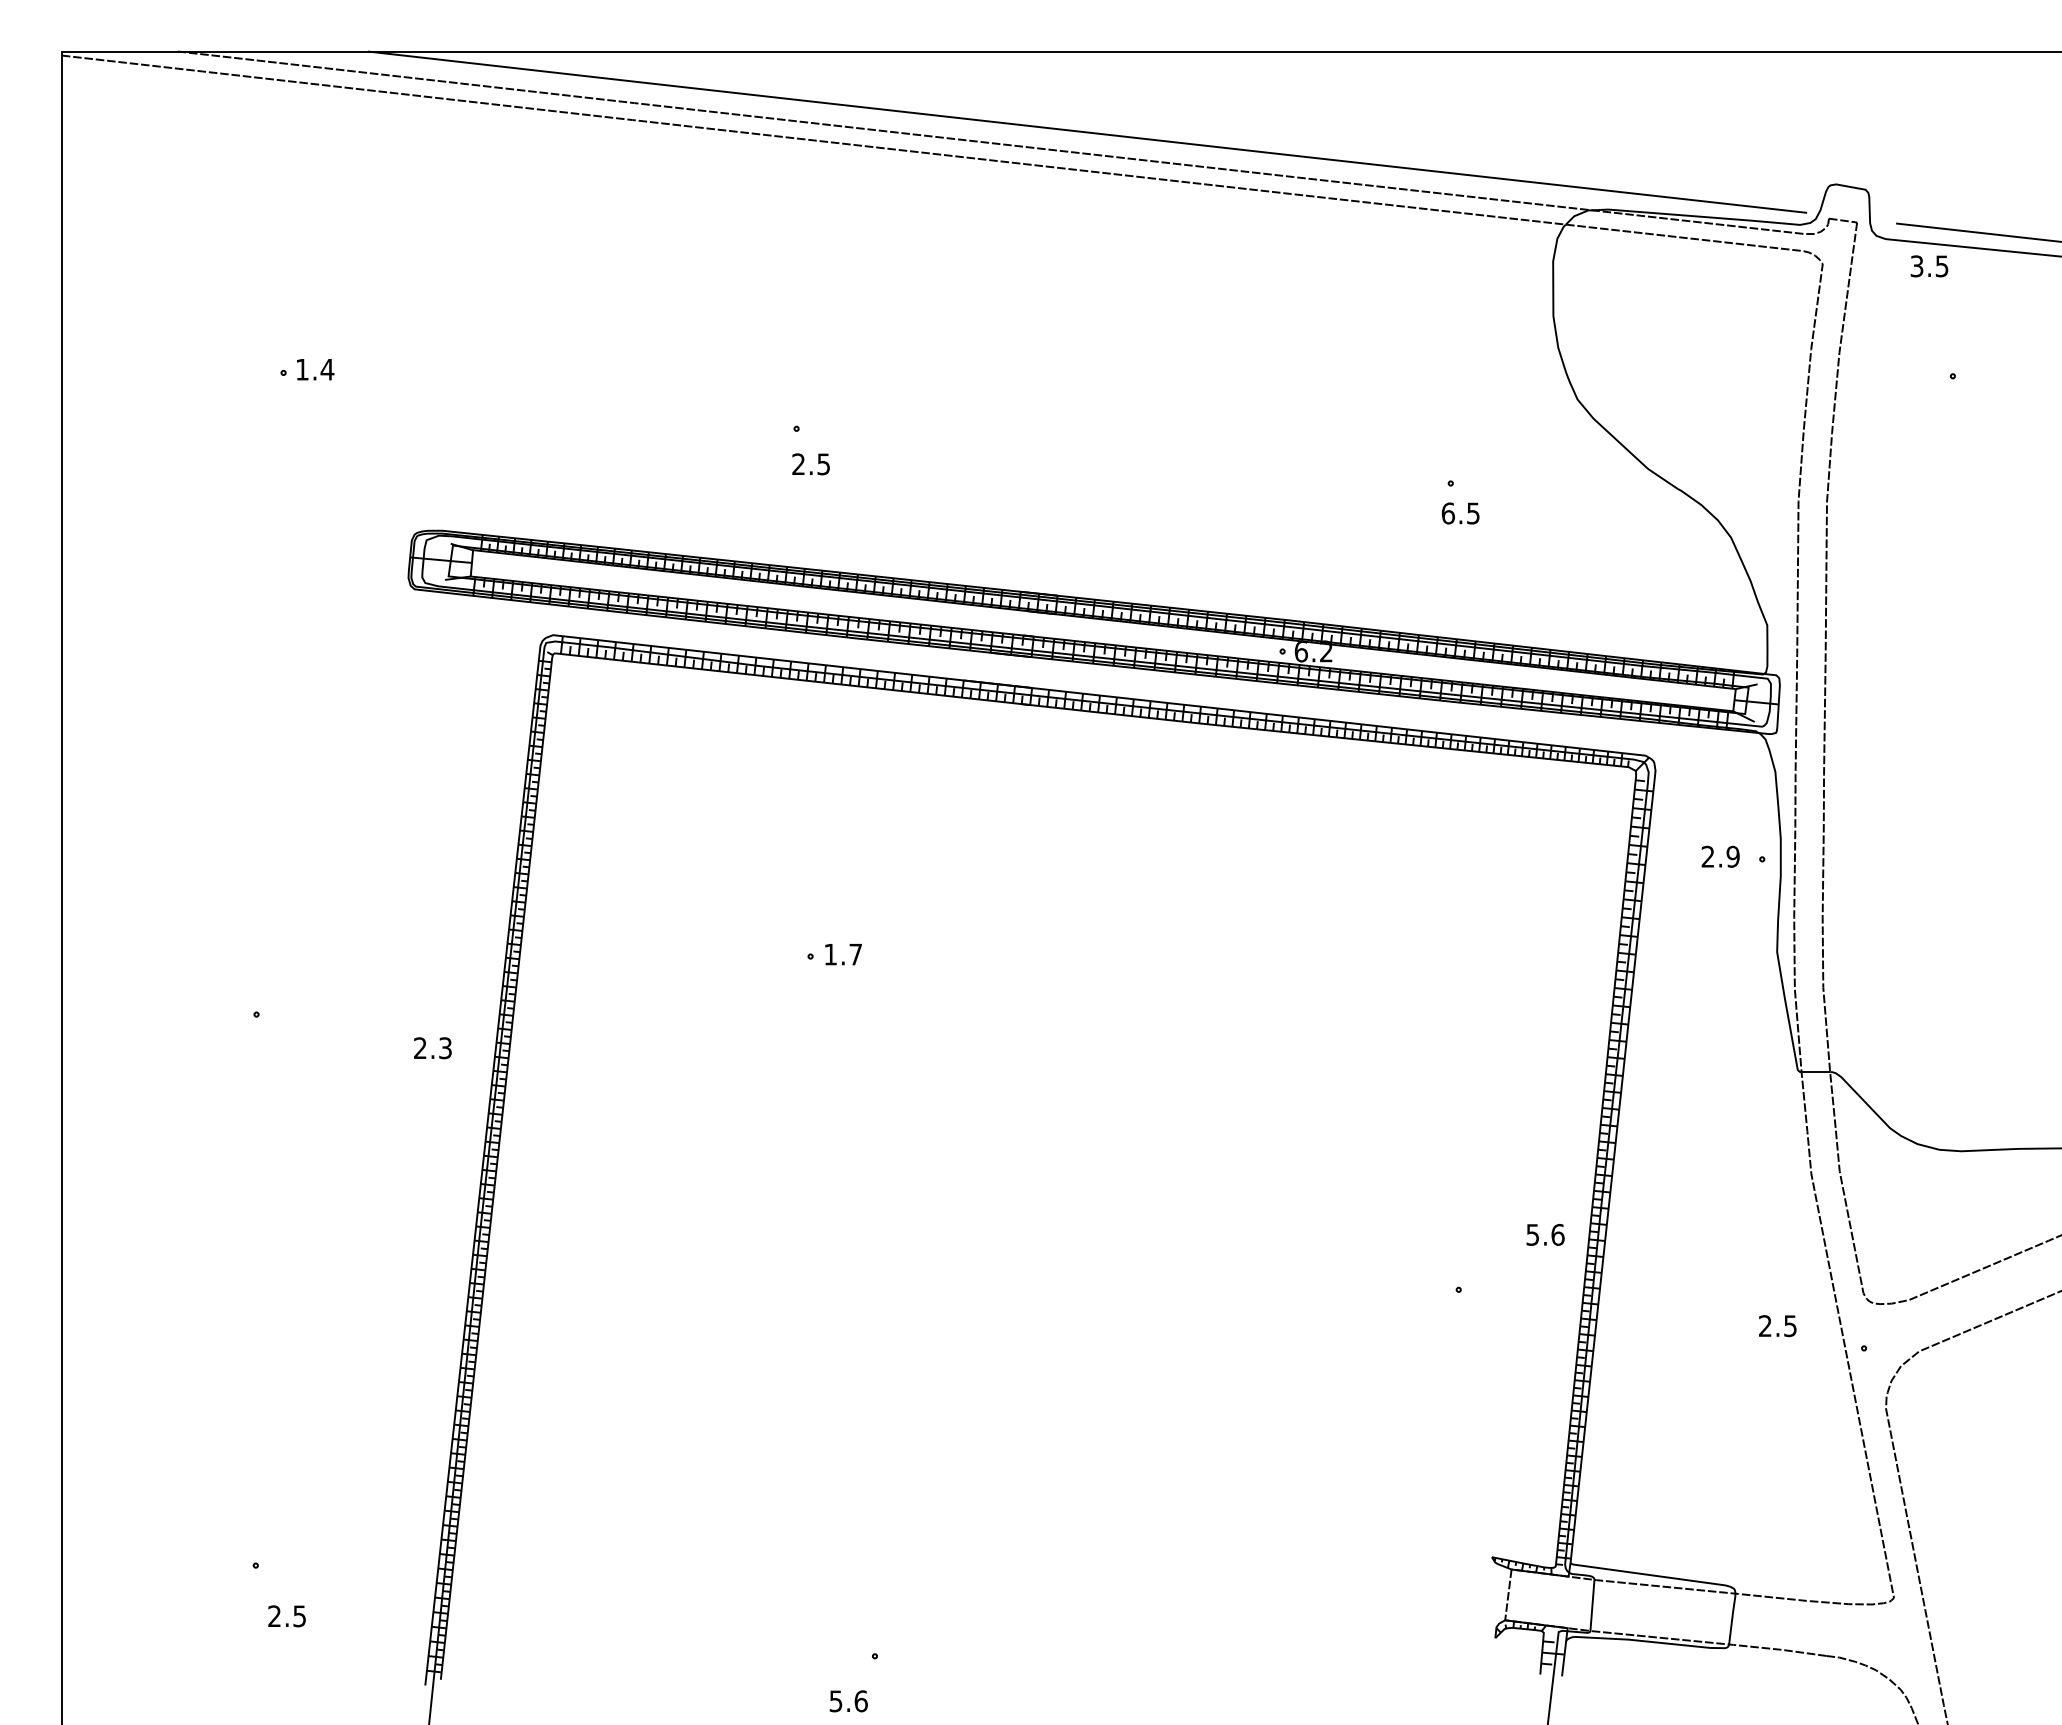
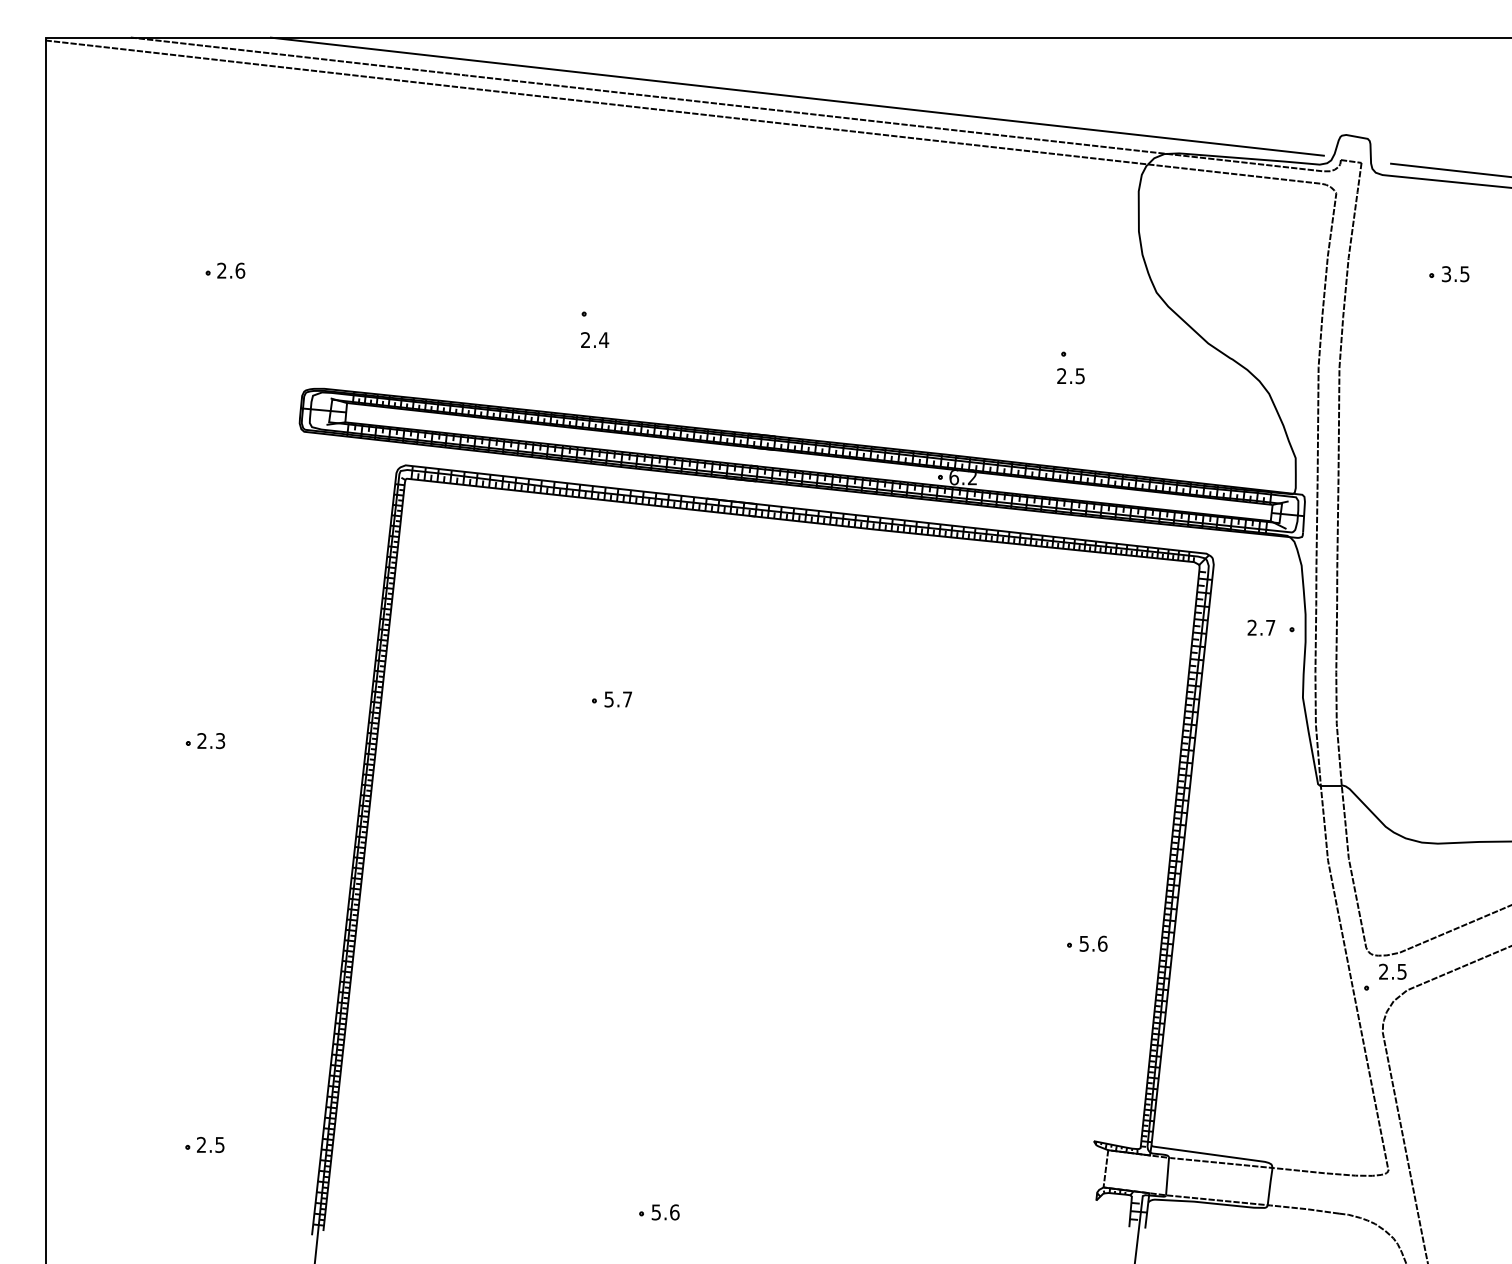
text: (1929, 266) -> (1455, 274), moved
text: (315, 369) -> (231, 270), 1.4 -> 2.6
text: (823, 464) -> (603, 340), 2.5 -> 2.4
text: (1447, 513) -> (1061, 376), 6.5 -> 2.5
text: (1732, 856) -> (1270, 627), 2.9 -> 2.7
text: (830, 954) -> (609, 699), 1.7 -> 5.7
text: (432, 1048) -> (211, 741), moved
text: (1545, 1234) -> (1093, 943), moved
text: (1777, 1326) -> (1392, 972), moved
text: (286, 1616) -> (210, 1145), moved
text: (848, 1701) -> (665, 1212), moved

